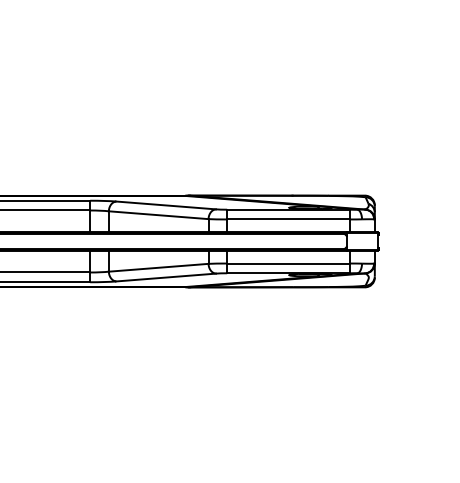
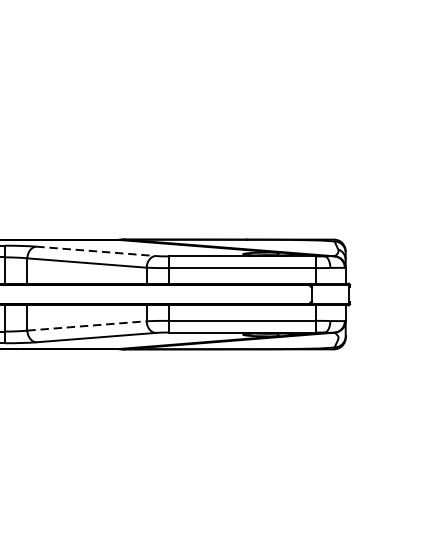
line: (166, 205) -> (96, 251), solid -> dashed
line: (158, 267) -> (86, 325), solid -> dashed

